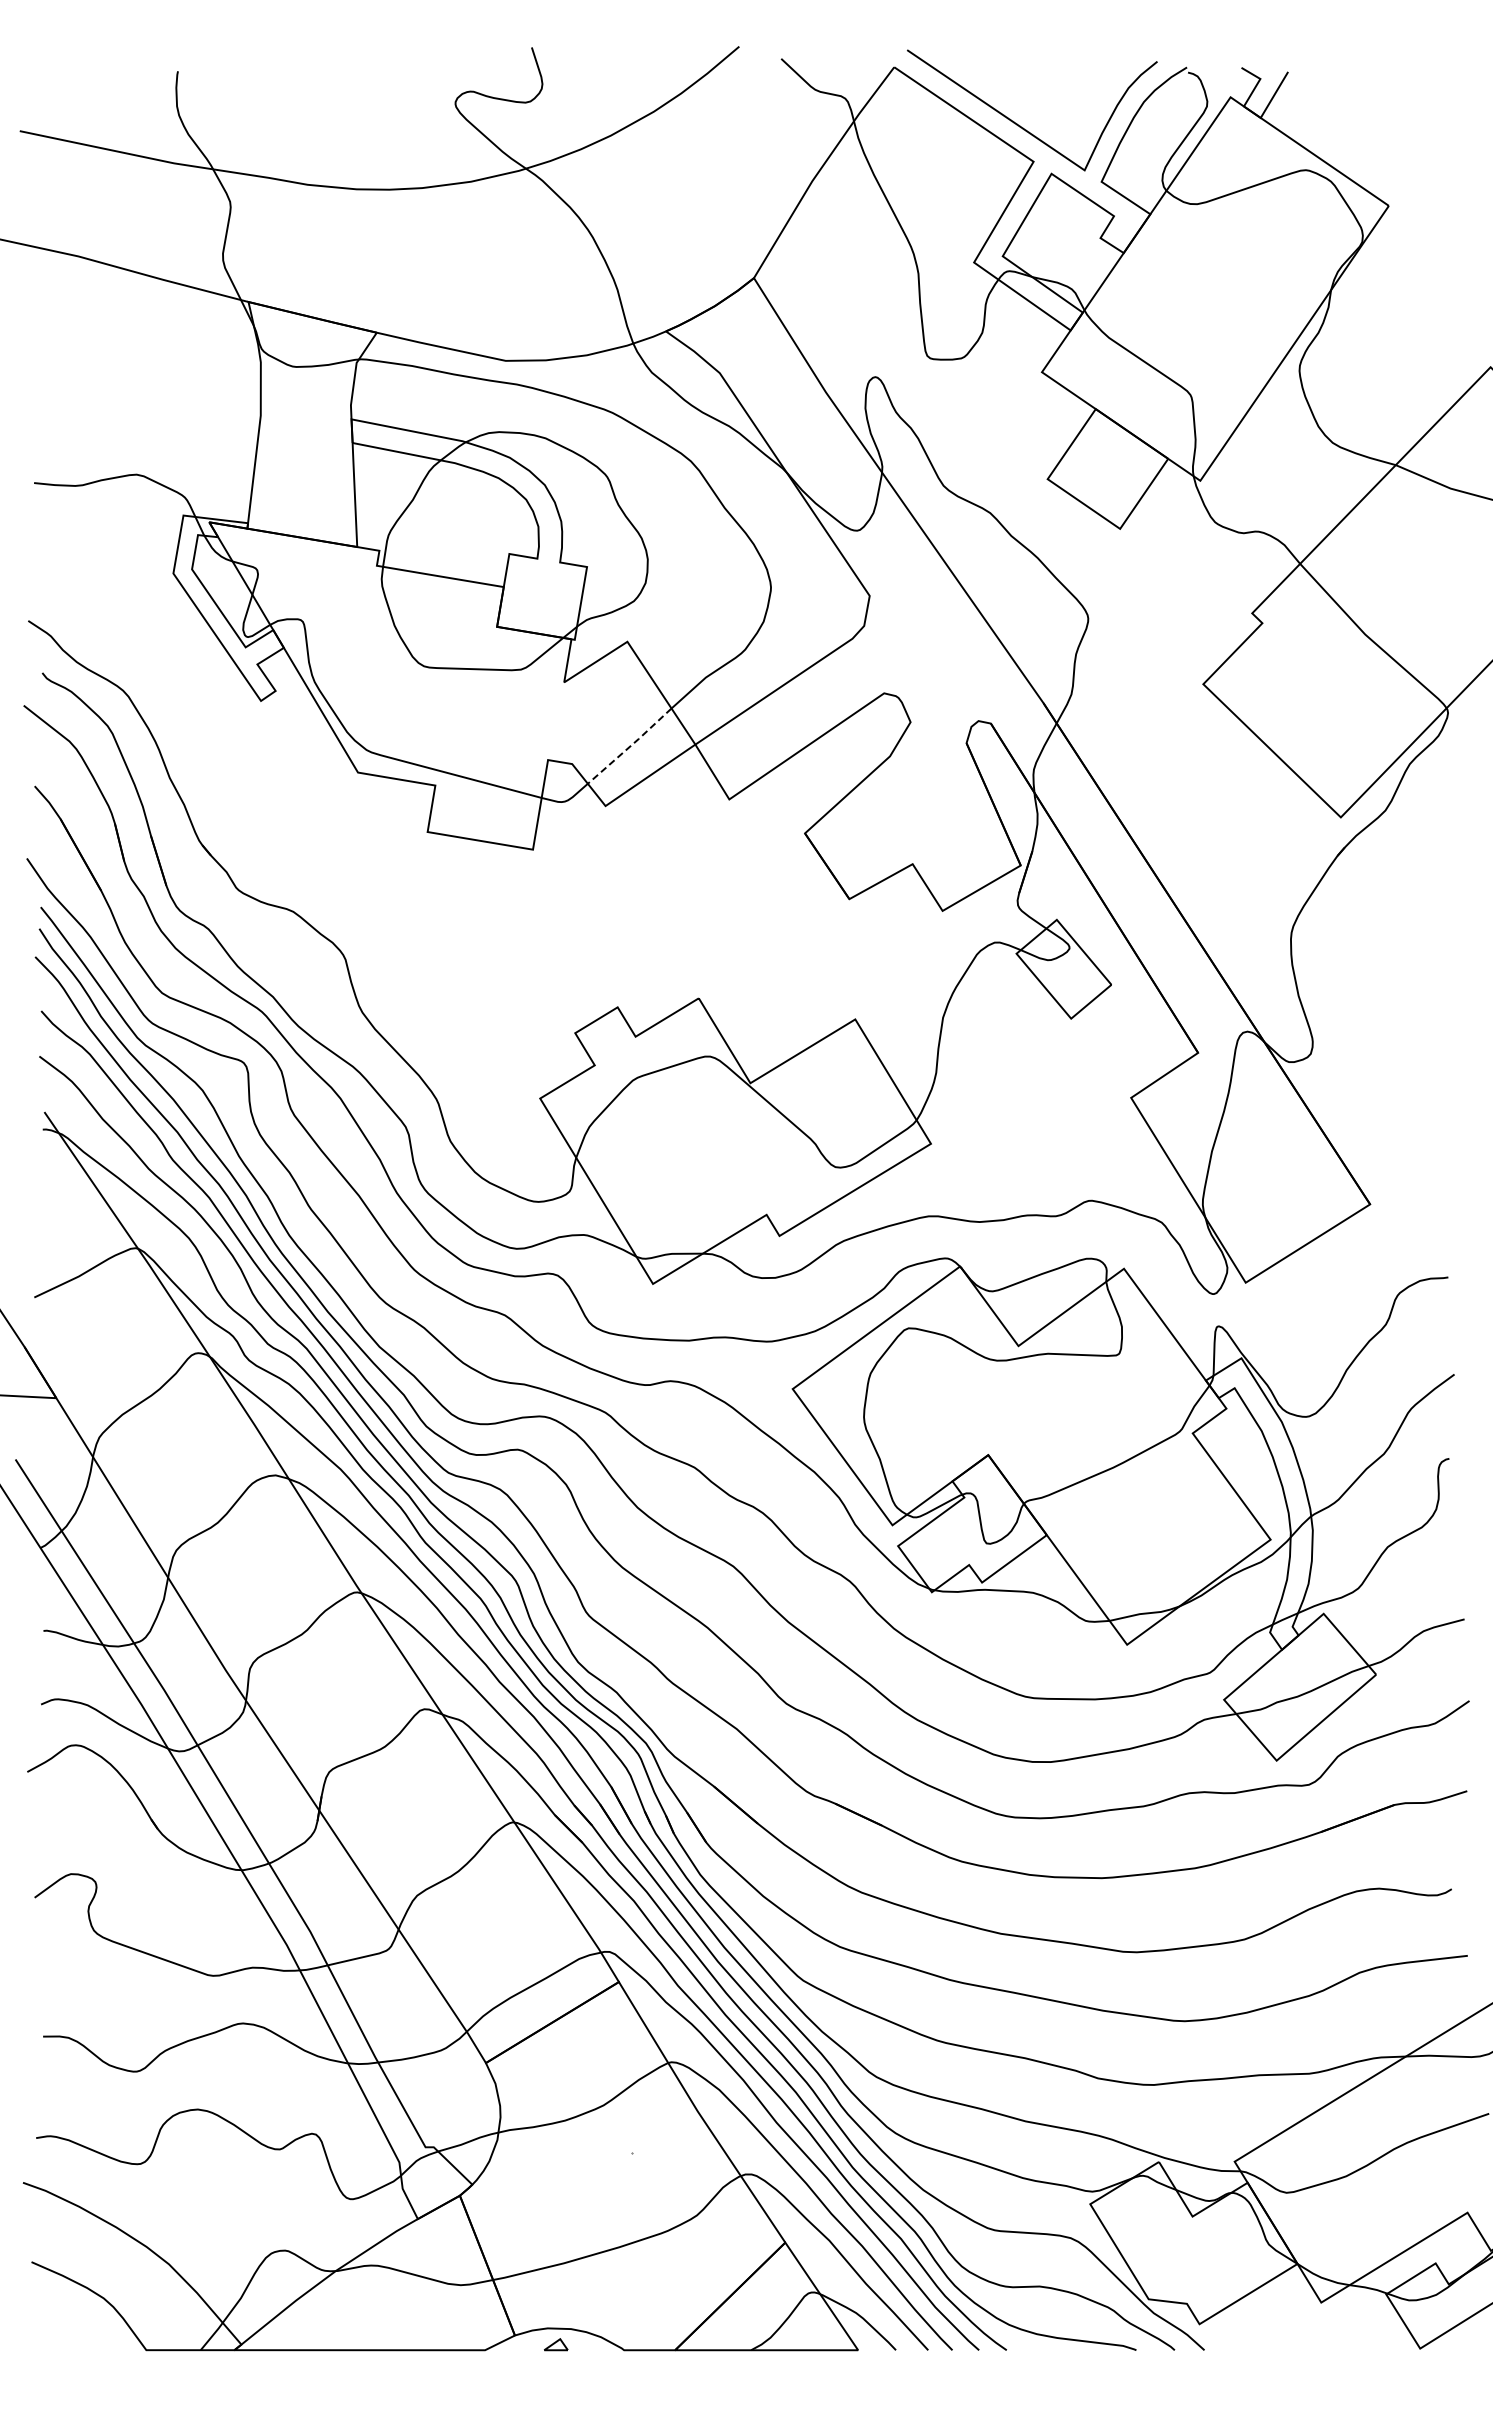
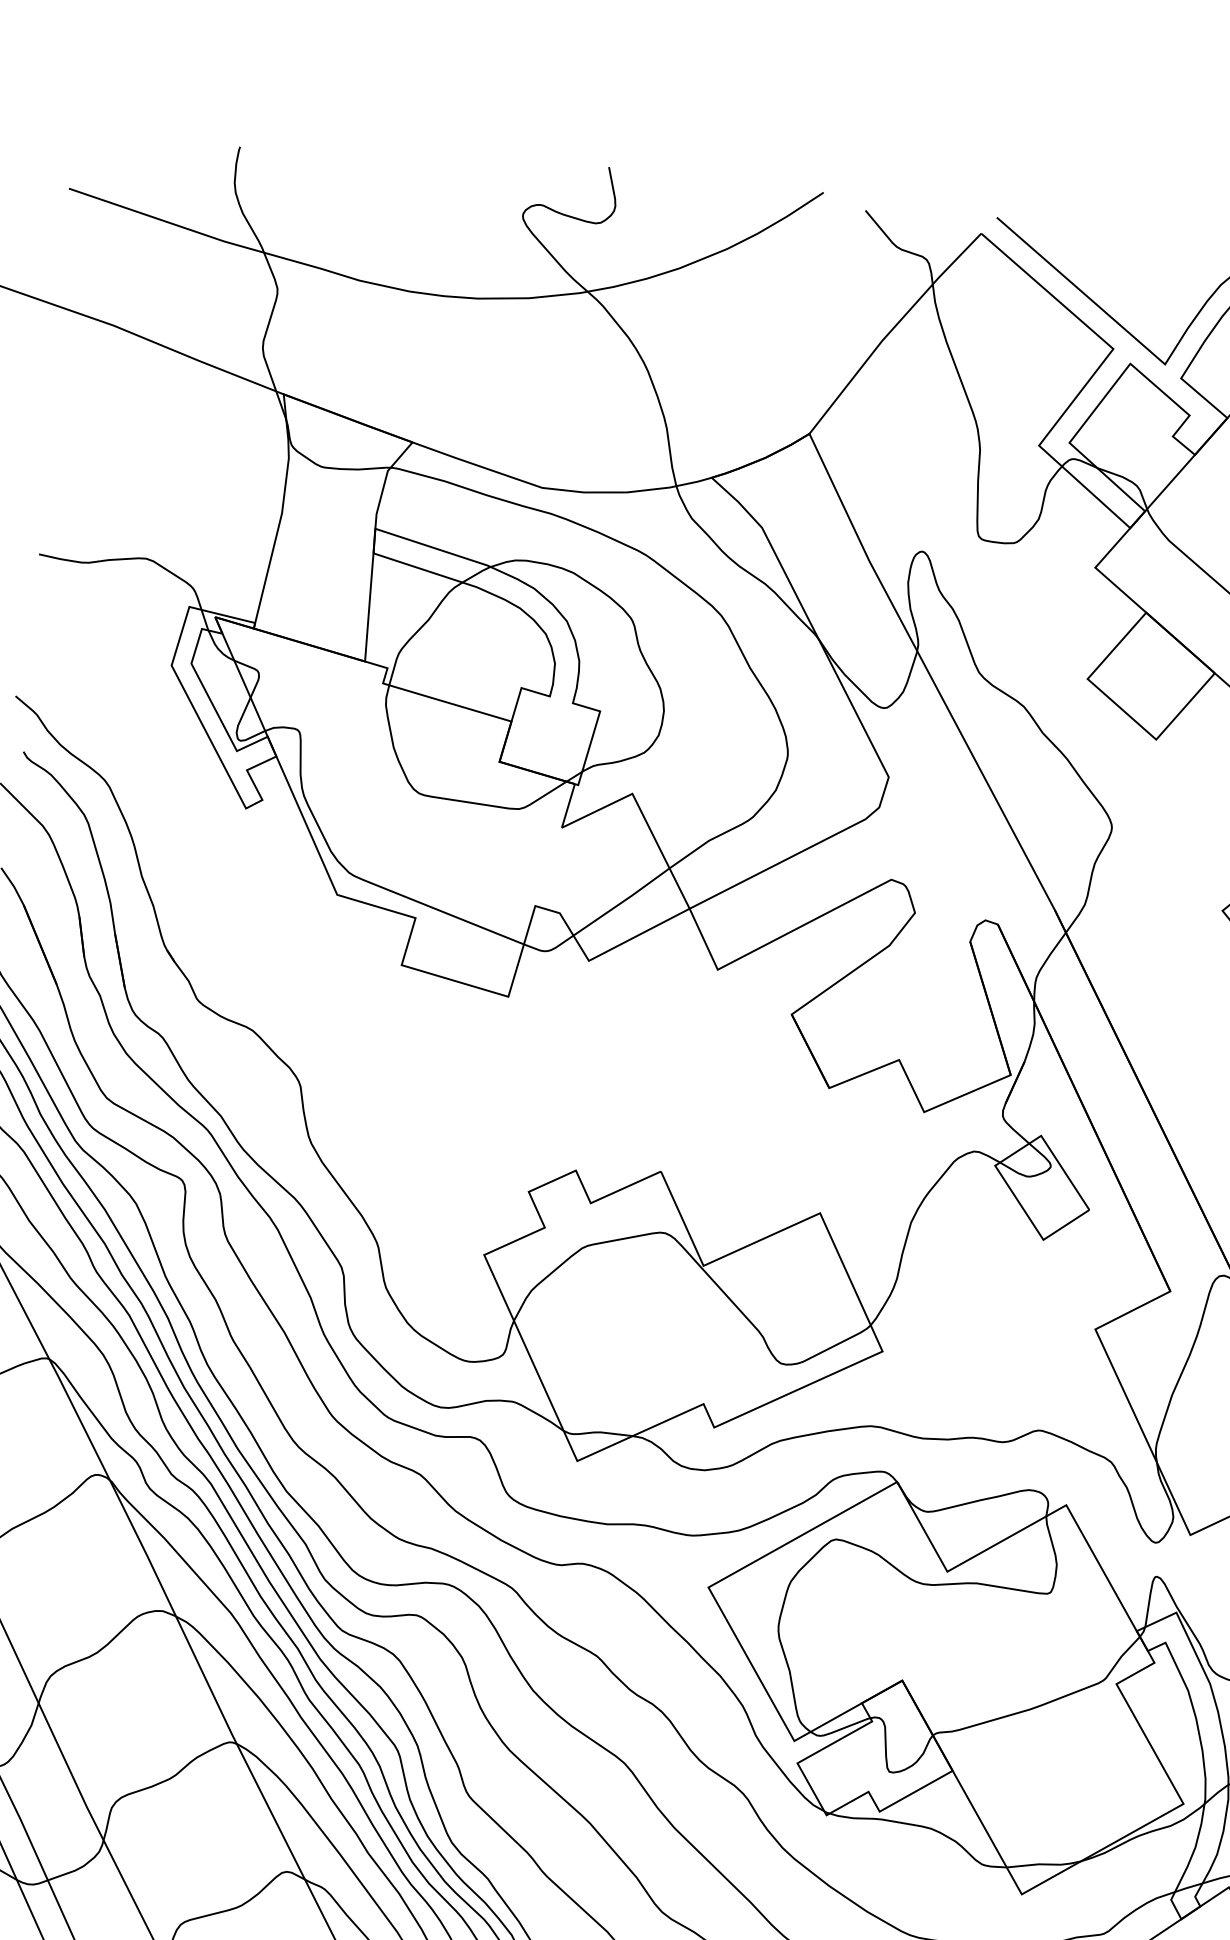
line: (630, 746) -> (622, 902), dashed -> solid

